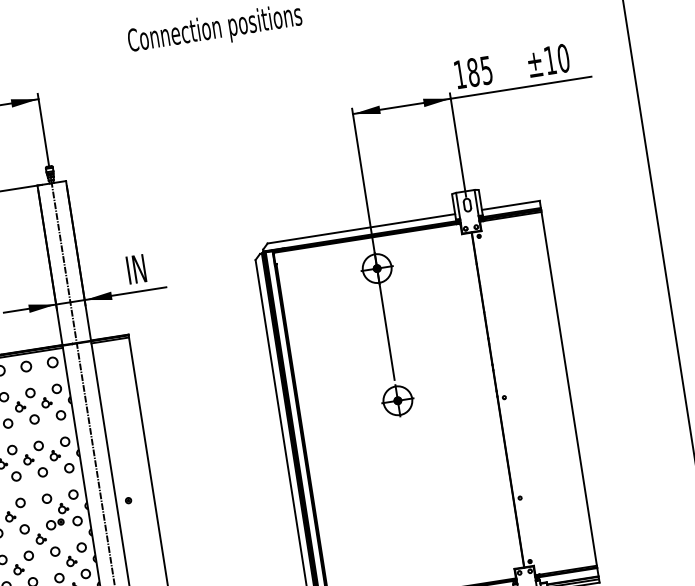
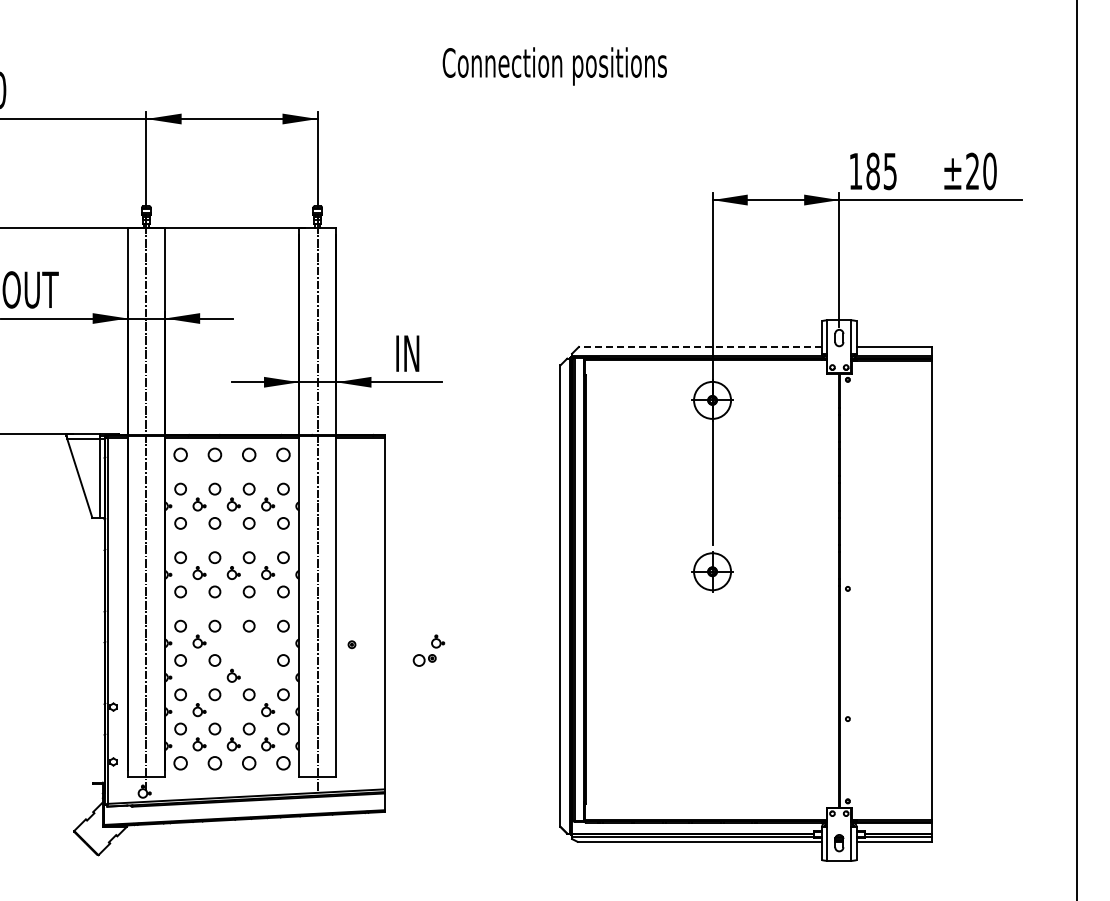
text: (549, 59) -> (972, 170), ±10 -> ±20
line: (361, 228) -> (700, 346), solid -> dashed
part: (57, 516) -> (428, 650), moved

